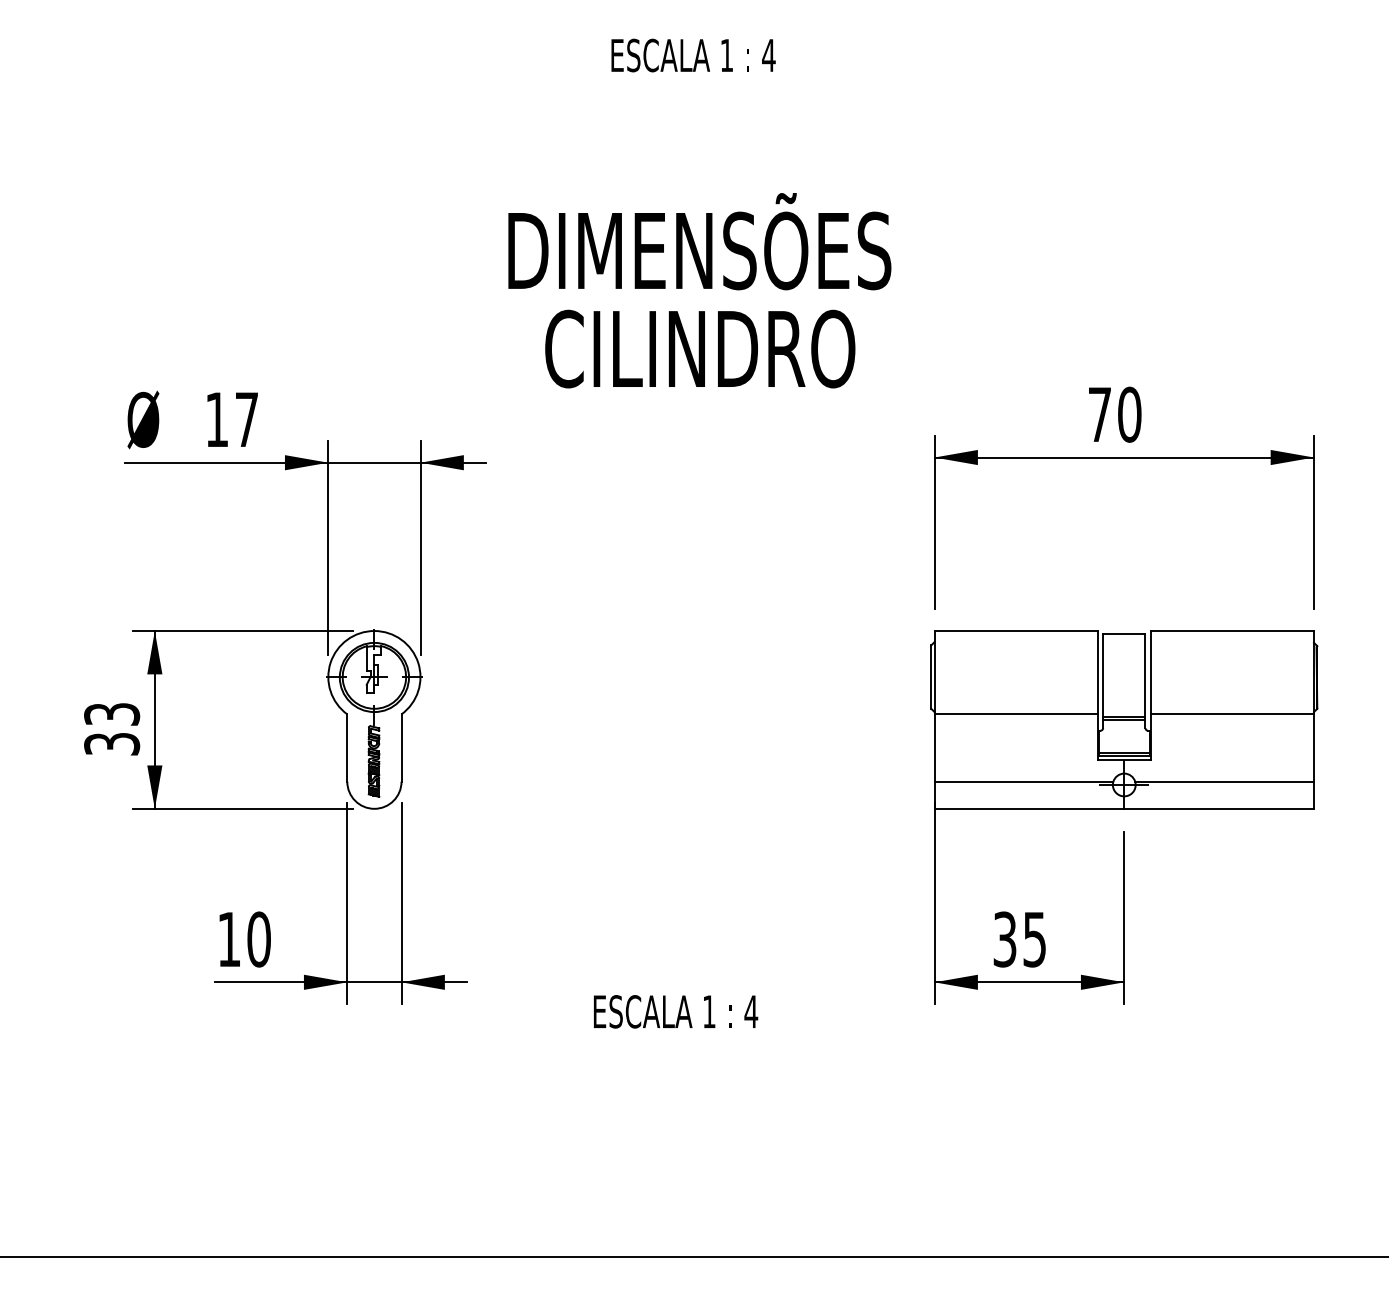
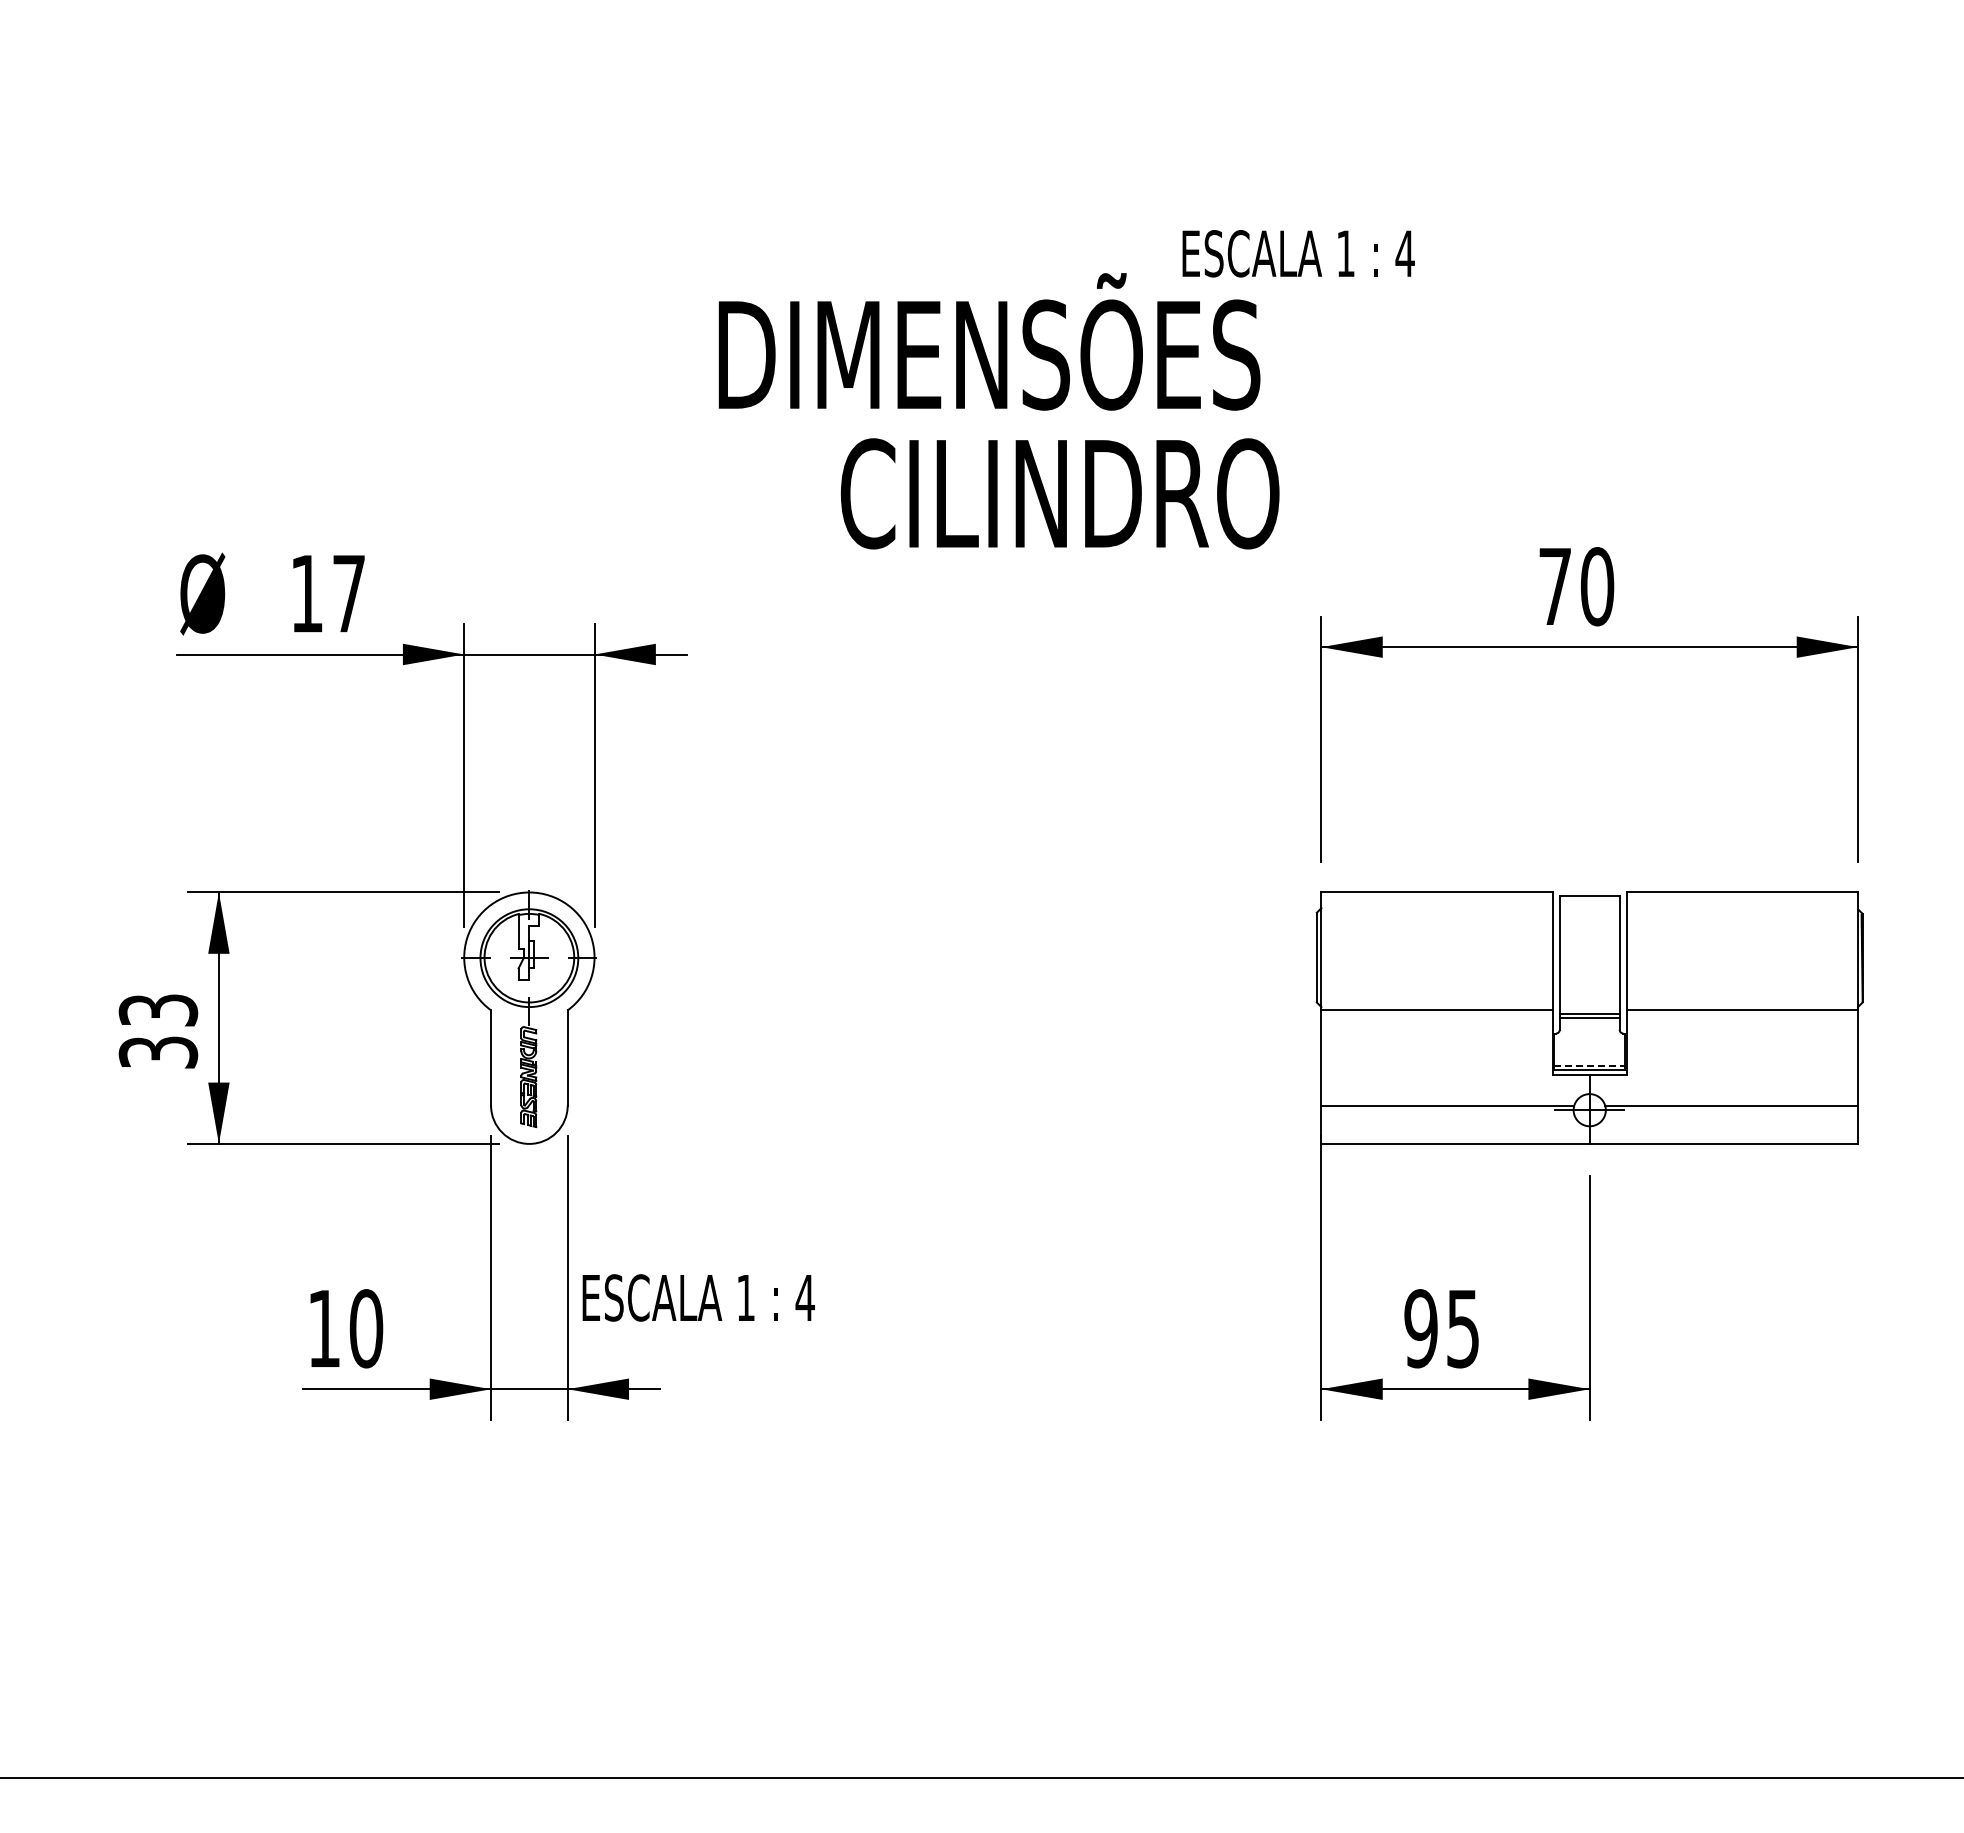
text: (693, 55) -> (1298, 253), moved
text: (699, 348) -> (1059, 493), moved
line: (1124, 753) -> (1589, 1065), solid -> dashed
text: (1004, 939) -> (1420, 1328), 35 -> 95
text: (675, 1011) -> (698, 1297), moved

